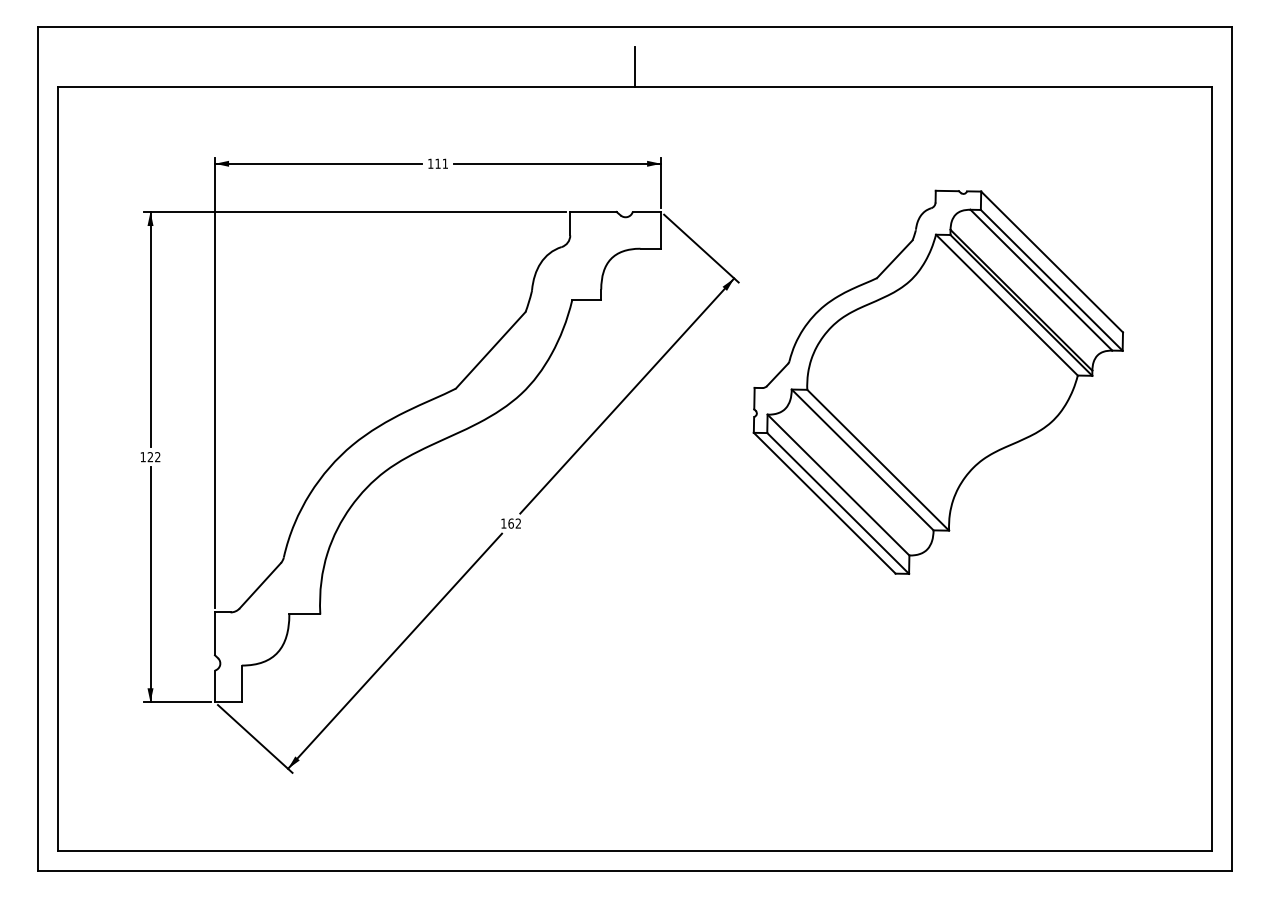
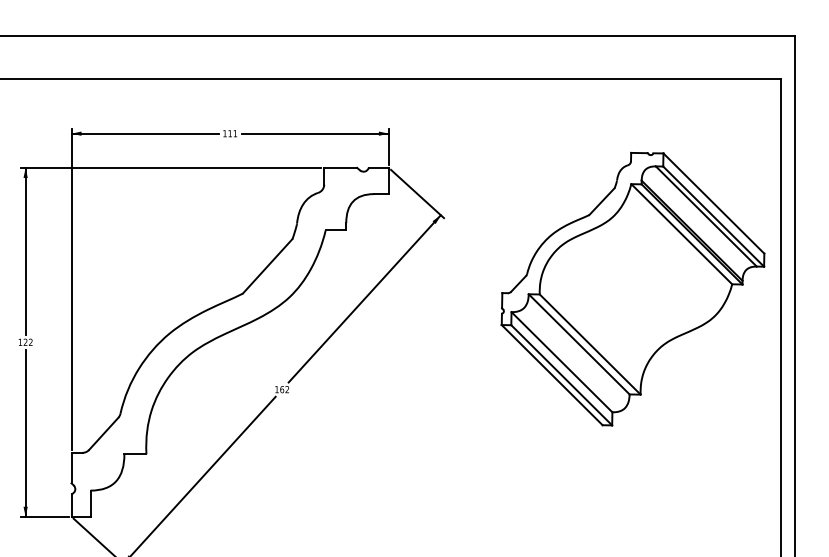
line: (635, 67) -> (370, 65), removed
part: (938, 381) -> (633, 288), moved

